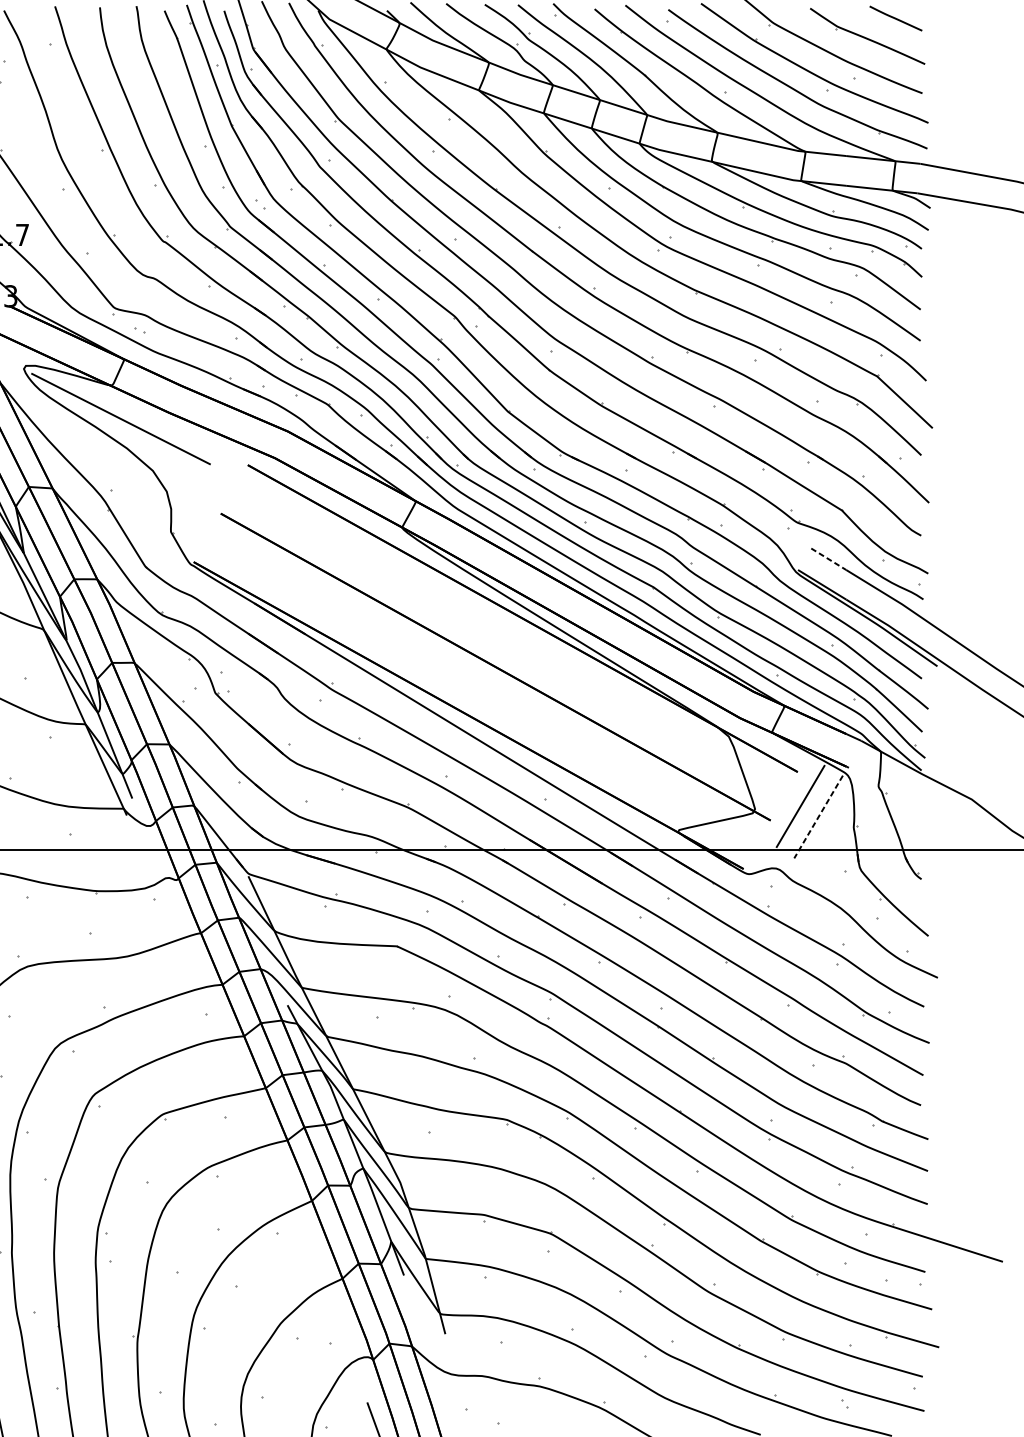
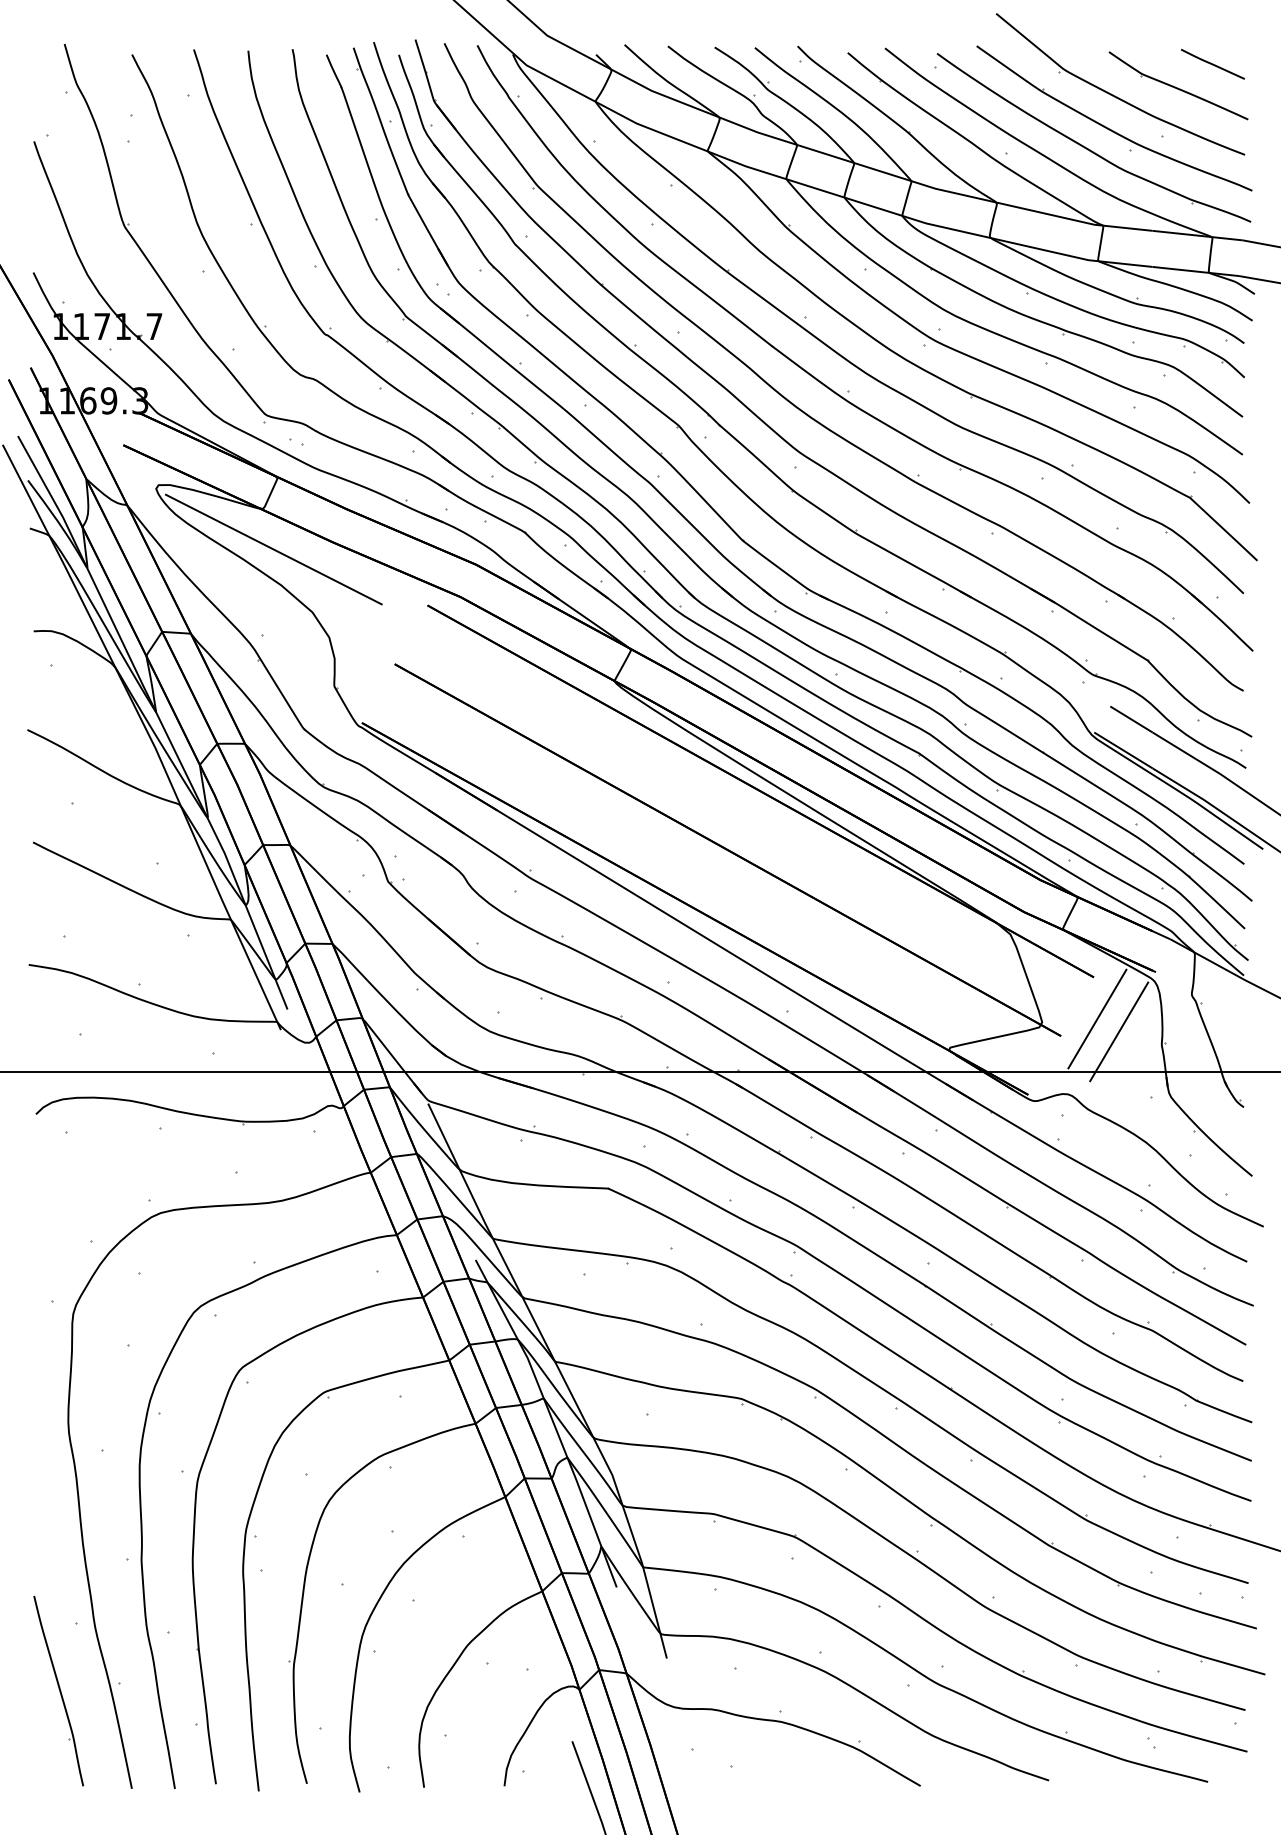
line: (828, 559) -> (1131, 719), dashed -> solid
line: (818, 817) -> (1118, 1032), dashed -> solid

